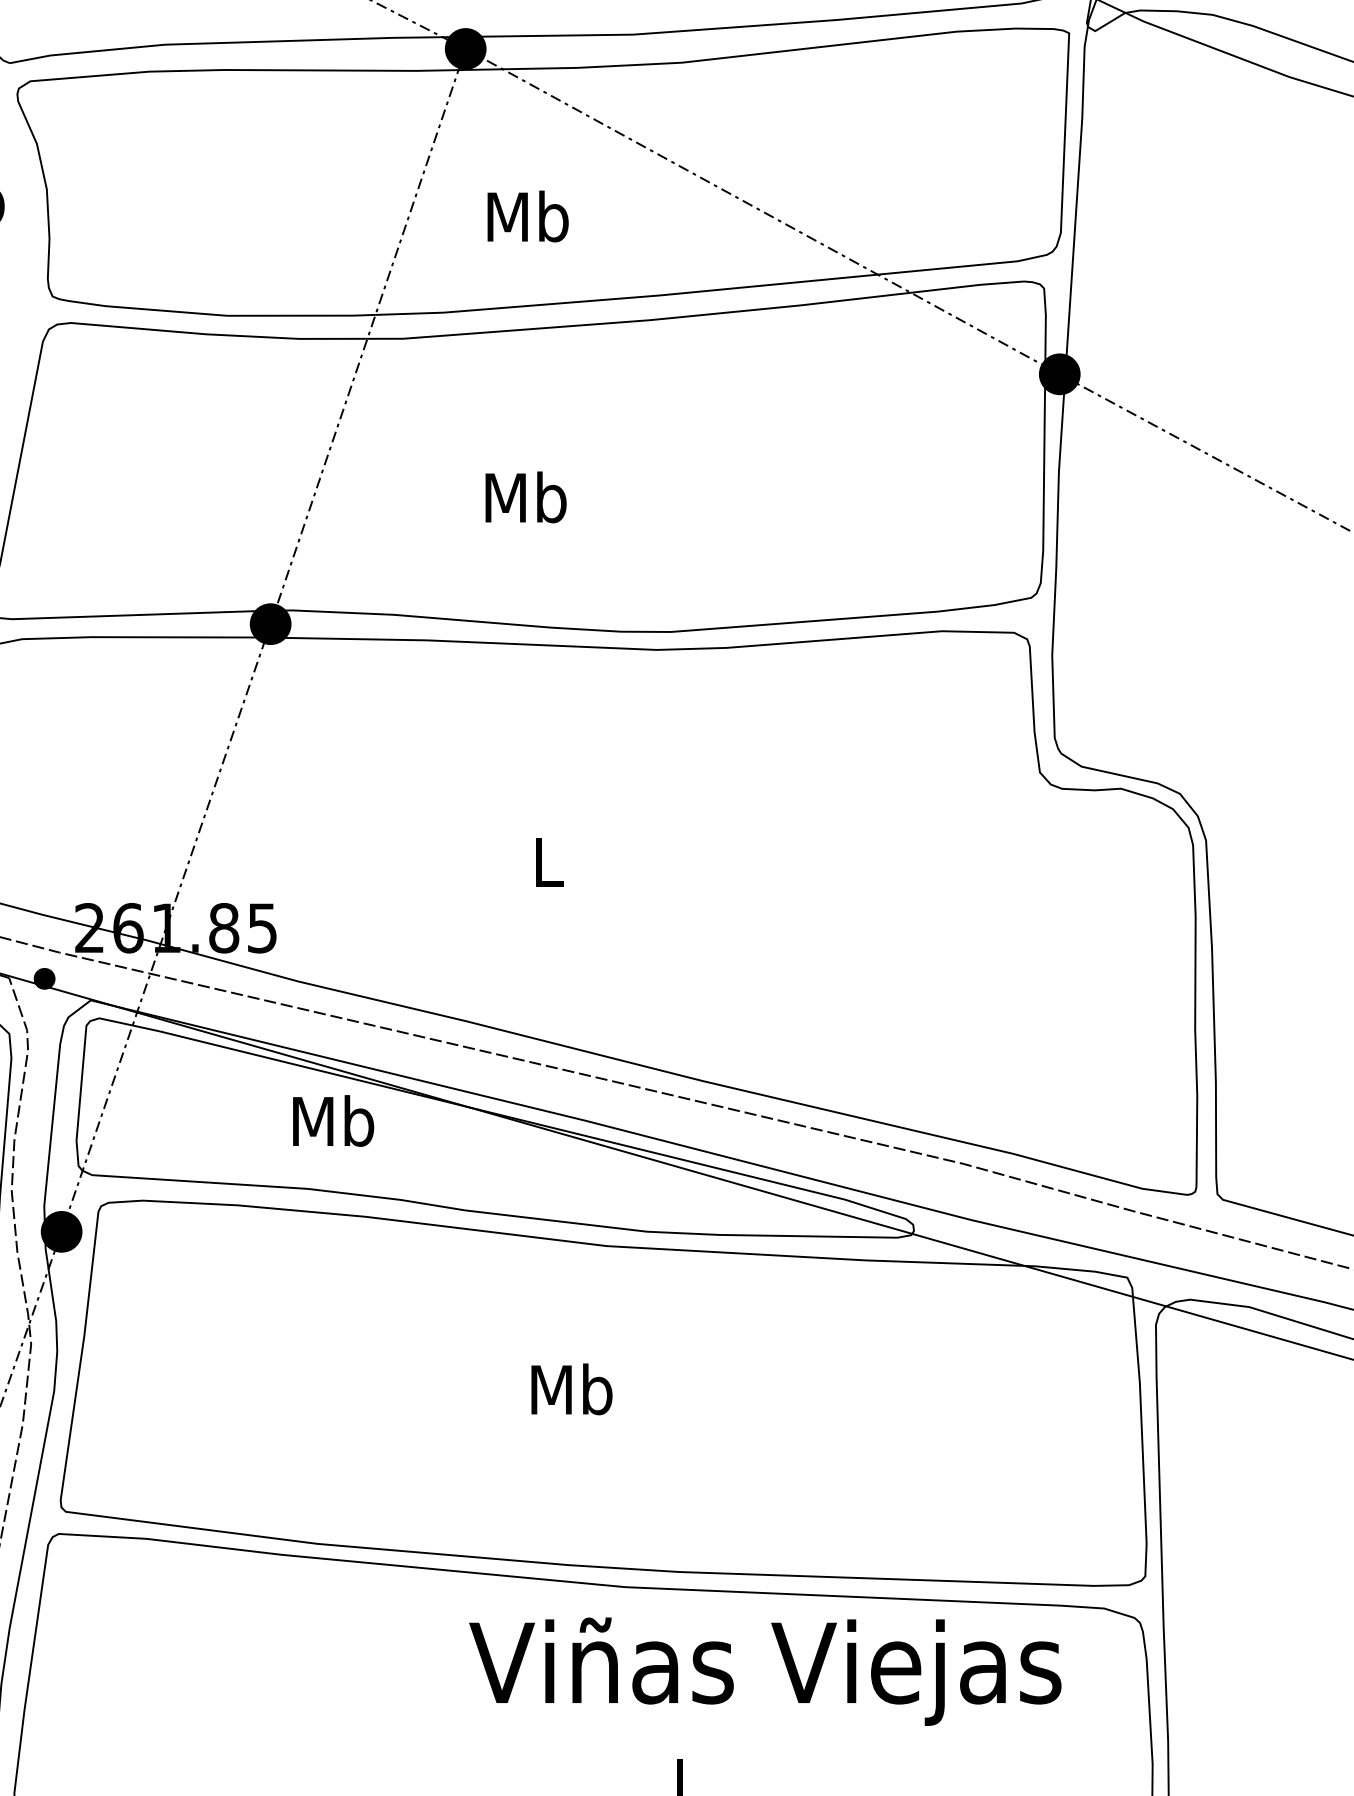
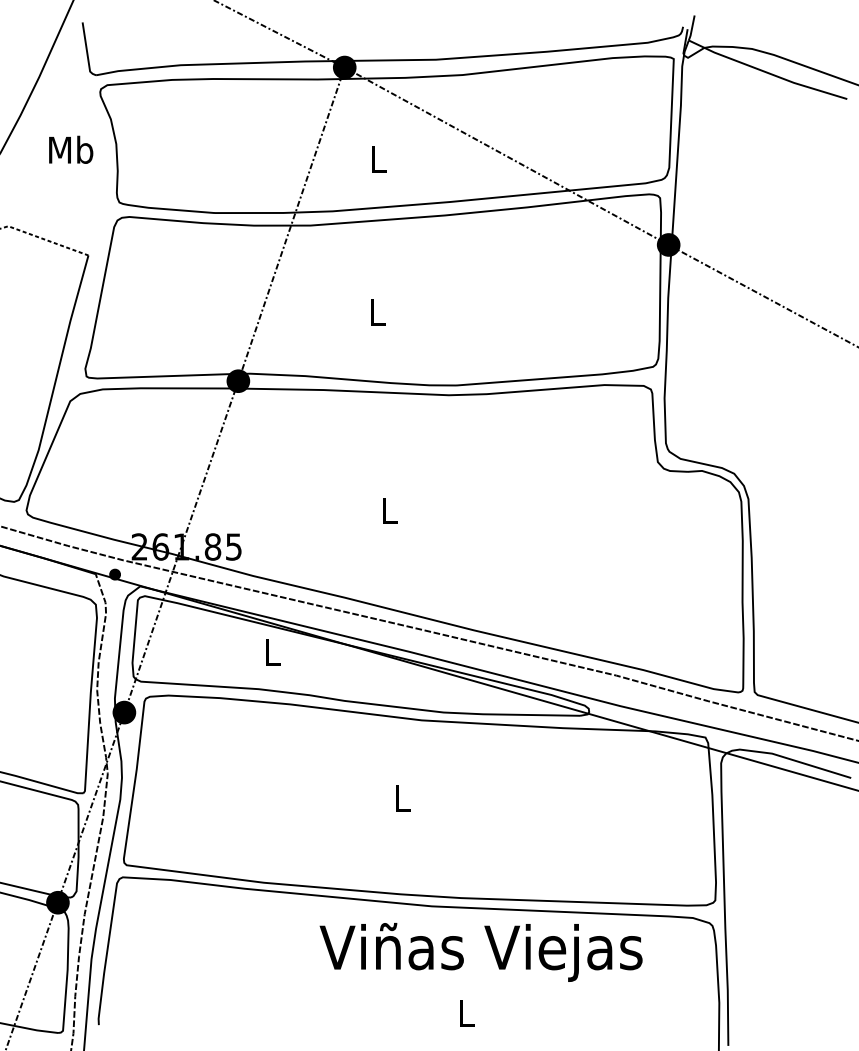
text: (527, 215) -> (378, 158), Mb -> L
text: (525, 498) -> (377, 312), Mb -> L
text: (333, 1121) -> (272, 652), Mb -> L
text: (571, 1389) -> (402, 798), Mb -> L
text: (764, 1671) -> (480, 952), moved

